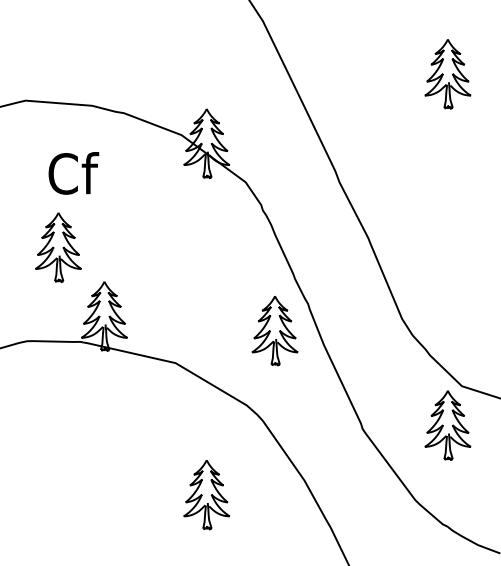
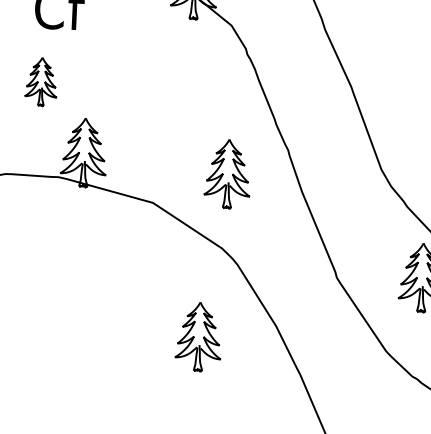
part: (58, 247) -> (41, 81), size x0.7
part: (274, 331) -> (227, 174), moved
part: (206, 495) -> (198, 337), moved

